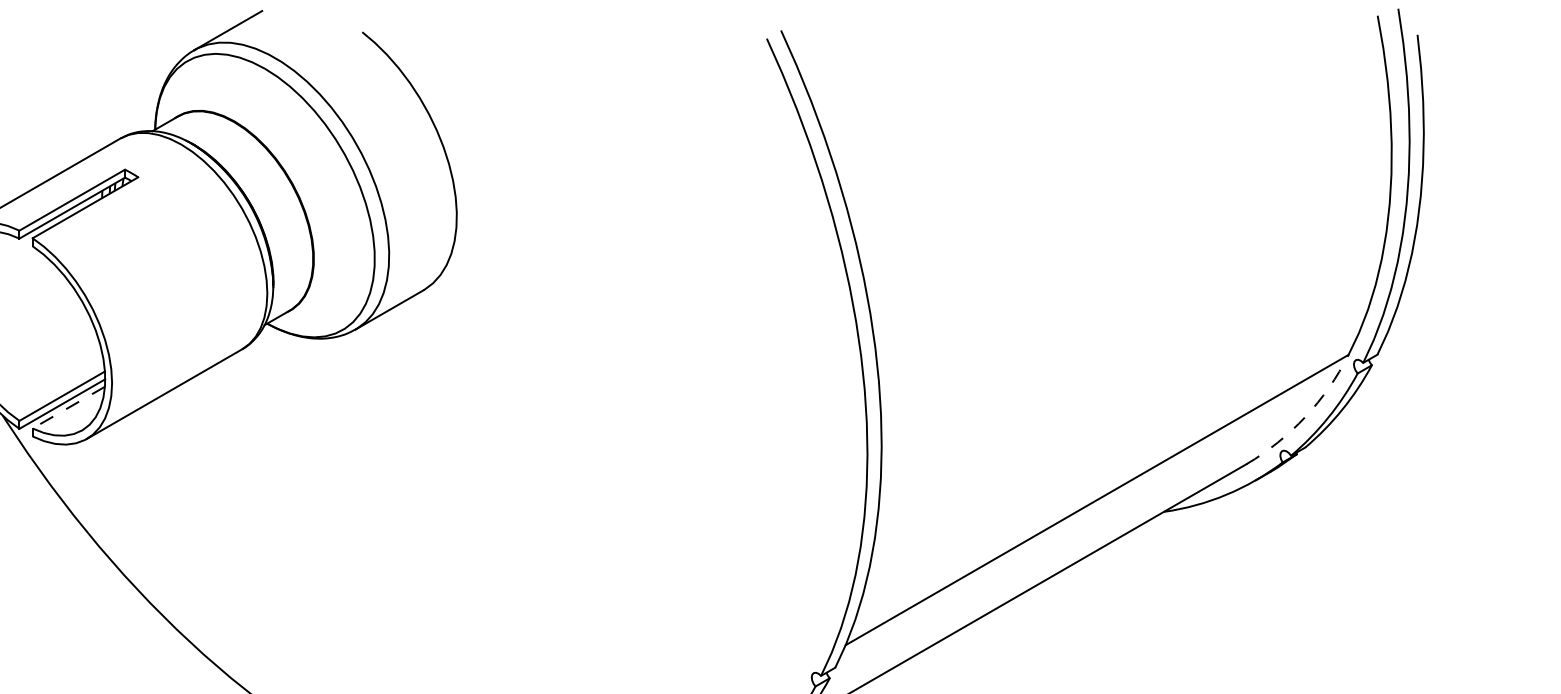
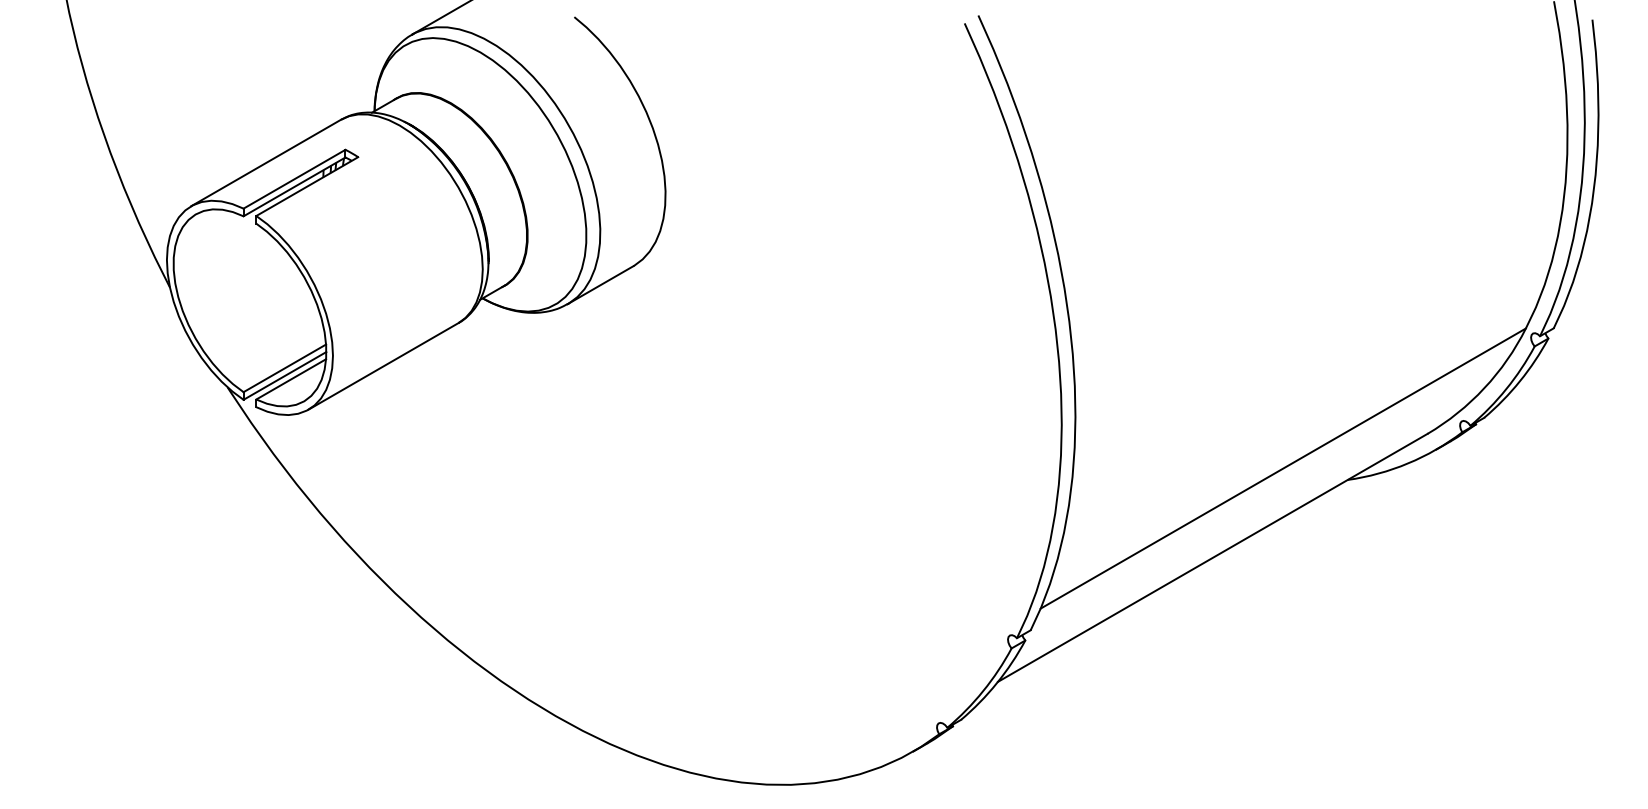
line: (68, 407) -> (290, 379), dashed -> solid
arc: (1305, 417) -> (1484, 388), dashed -> solid

